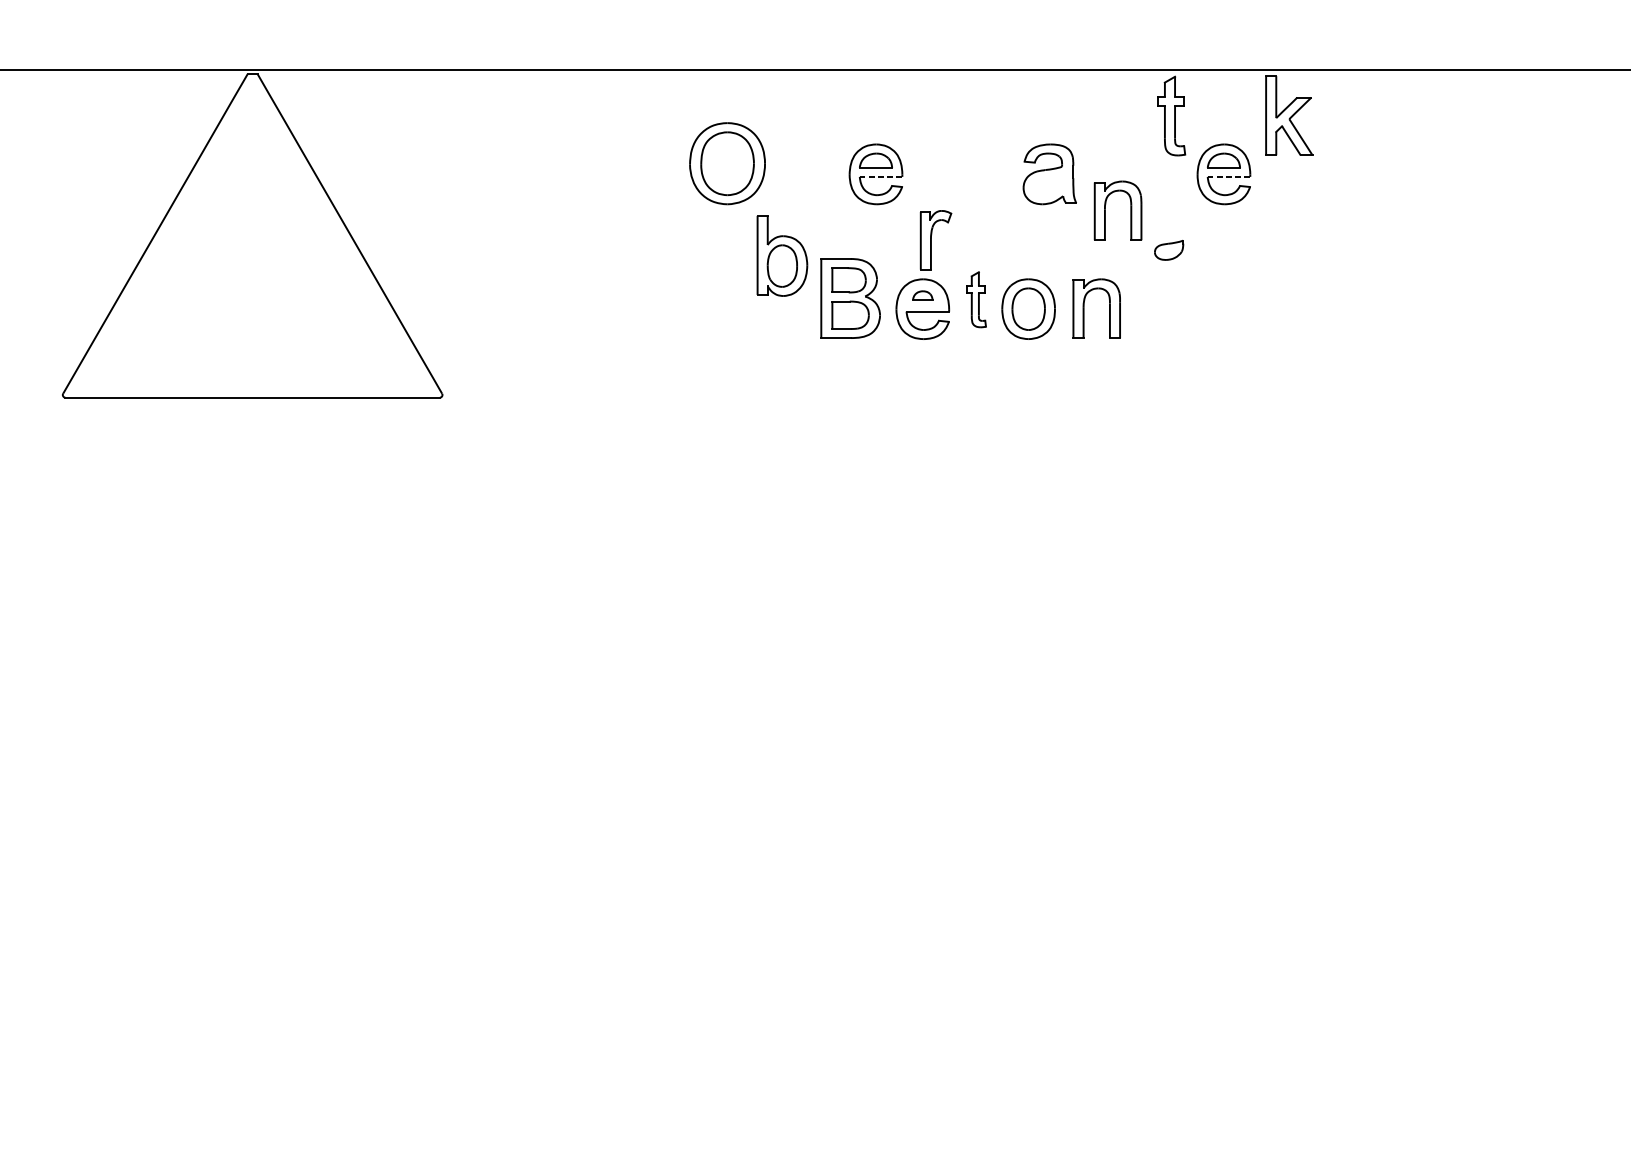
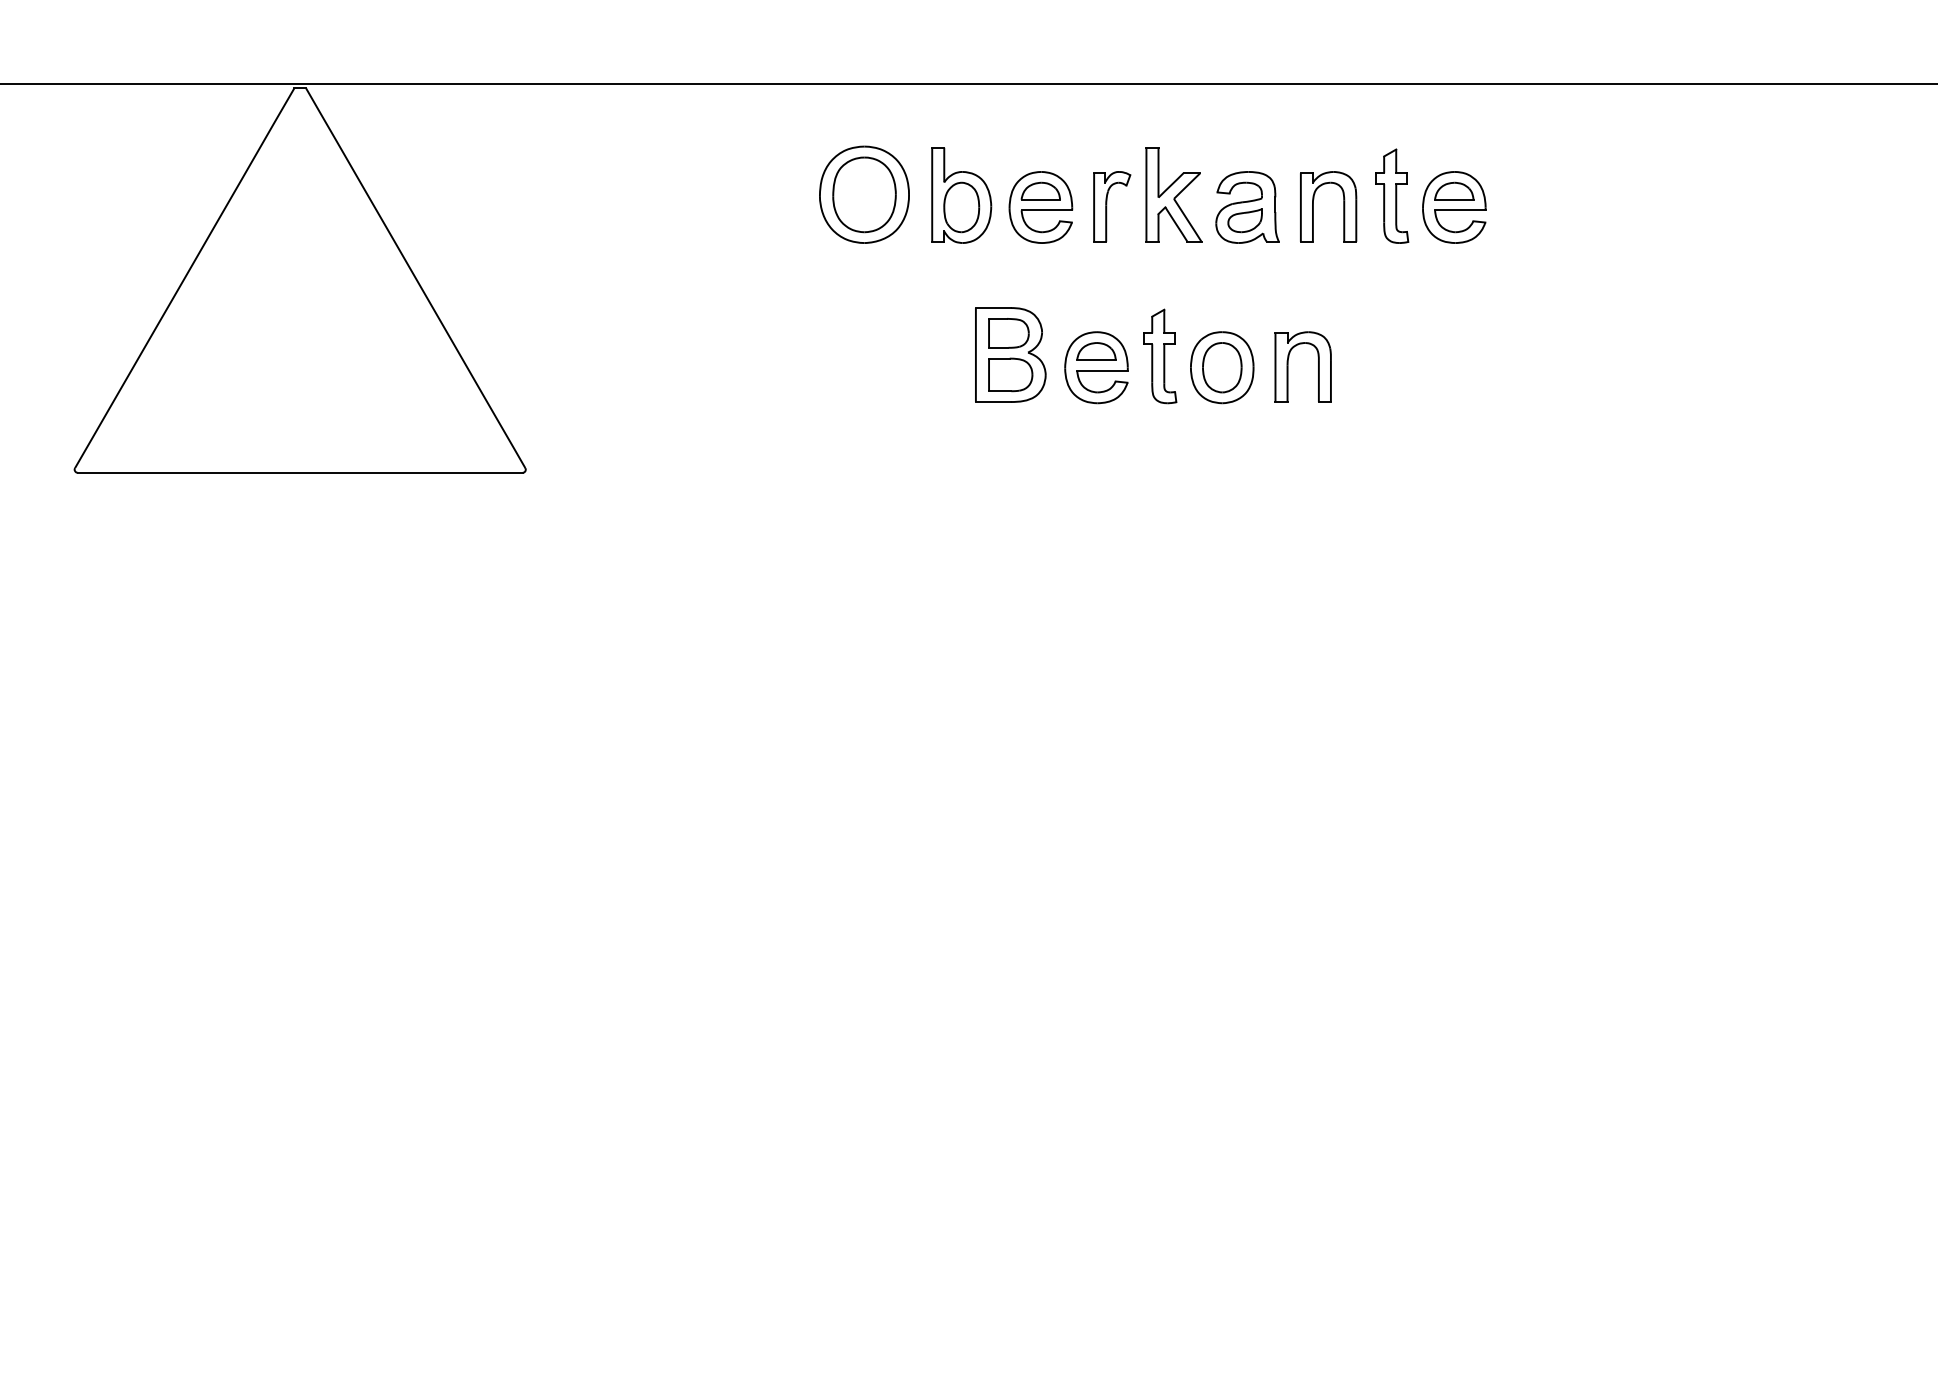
part: (1171, 115) -> (1392, 195), moved
part: (1288, 115) -> (1173, 194), moved
line: (880, 176) -> (1046, 210), dashed -> solid
line: (1228, 176) -> (1459, 210), dashed -> solid
part: (1105, 210) -> (1313, 206), moved
part: (936, 240) -> (1112, 206), moved
part: (1168, 250) -> (1244, 220), moved
part: (782, 256) -> (961, 195), moved
part: (922, 295) -> (1096, 351), size x1.67
part: (976, 299) -> (1160, 356), size x1.43

